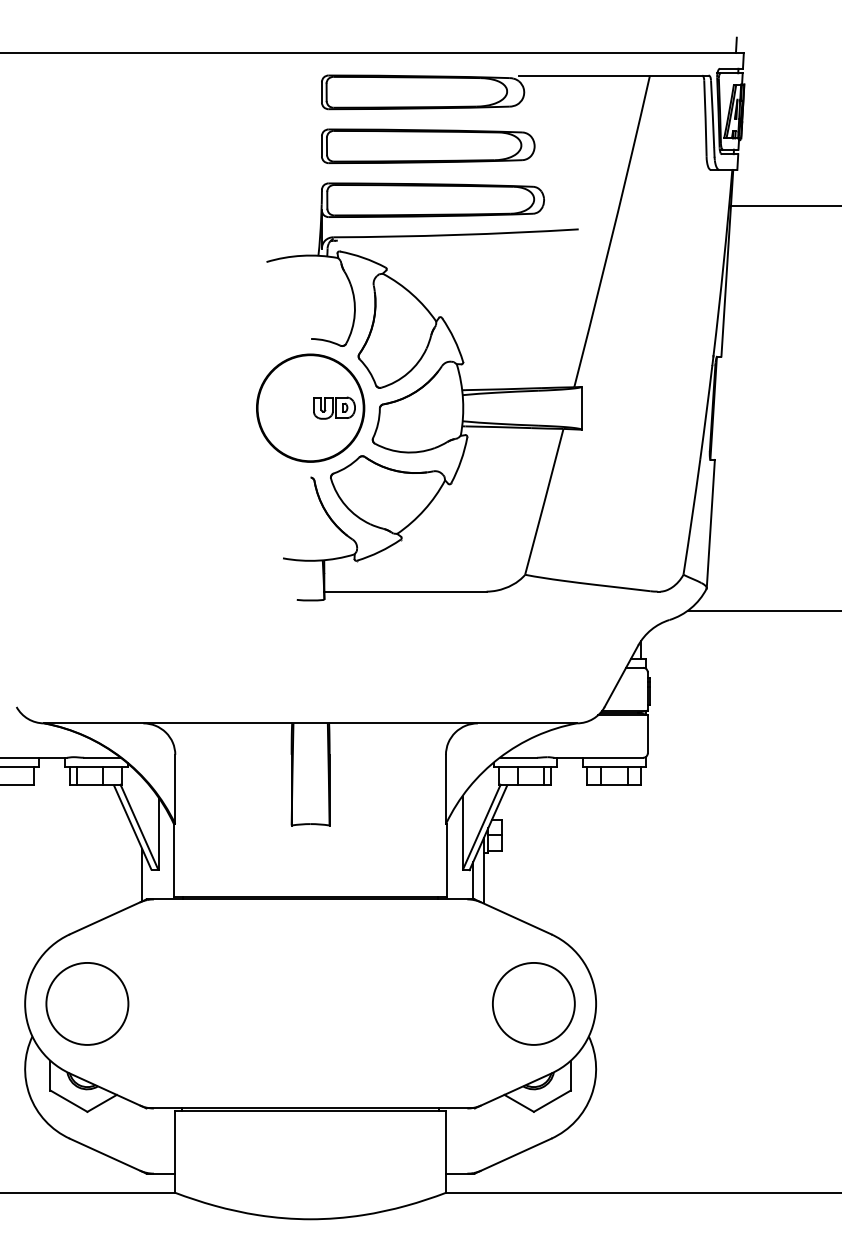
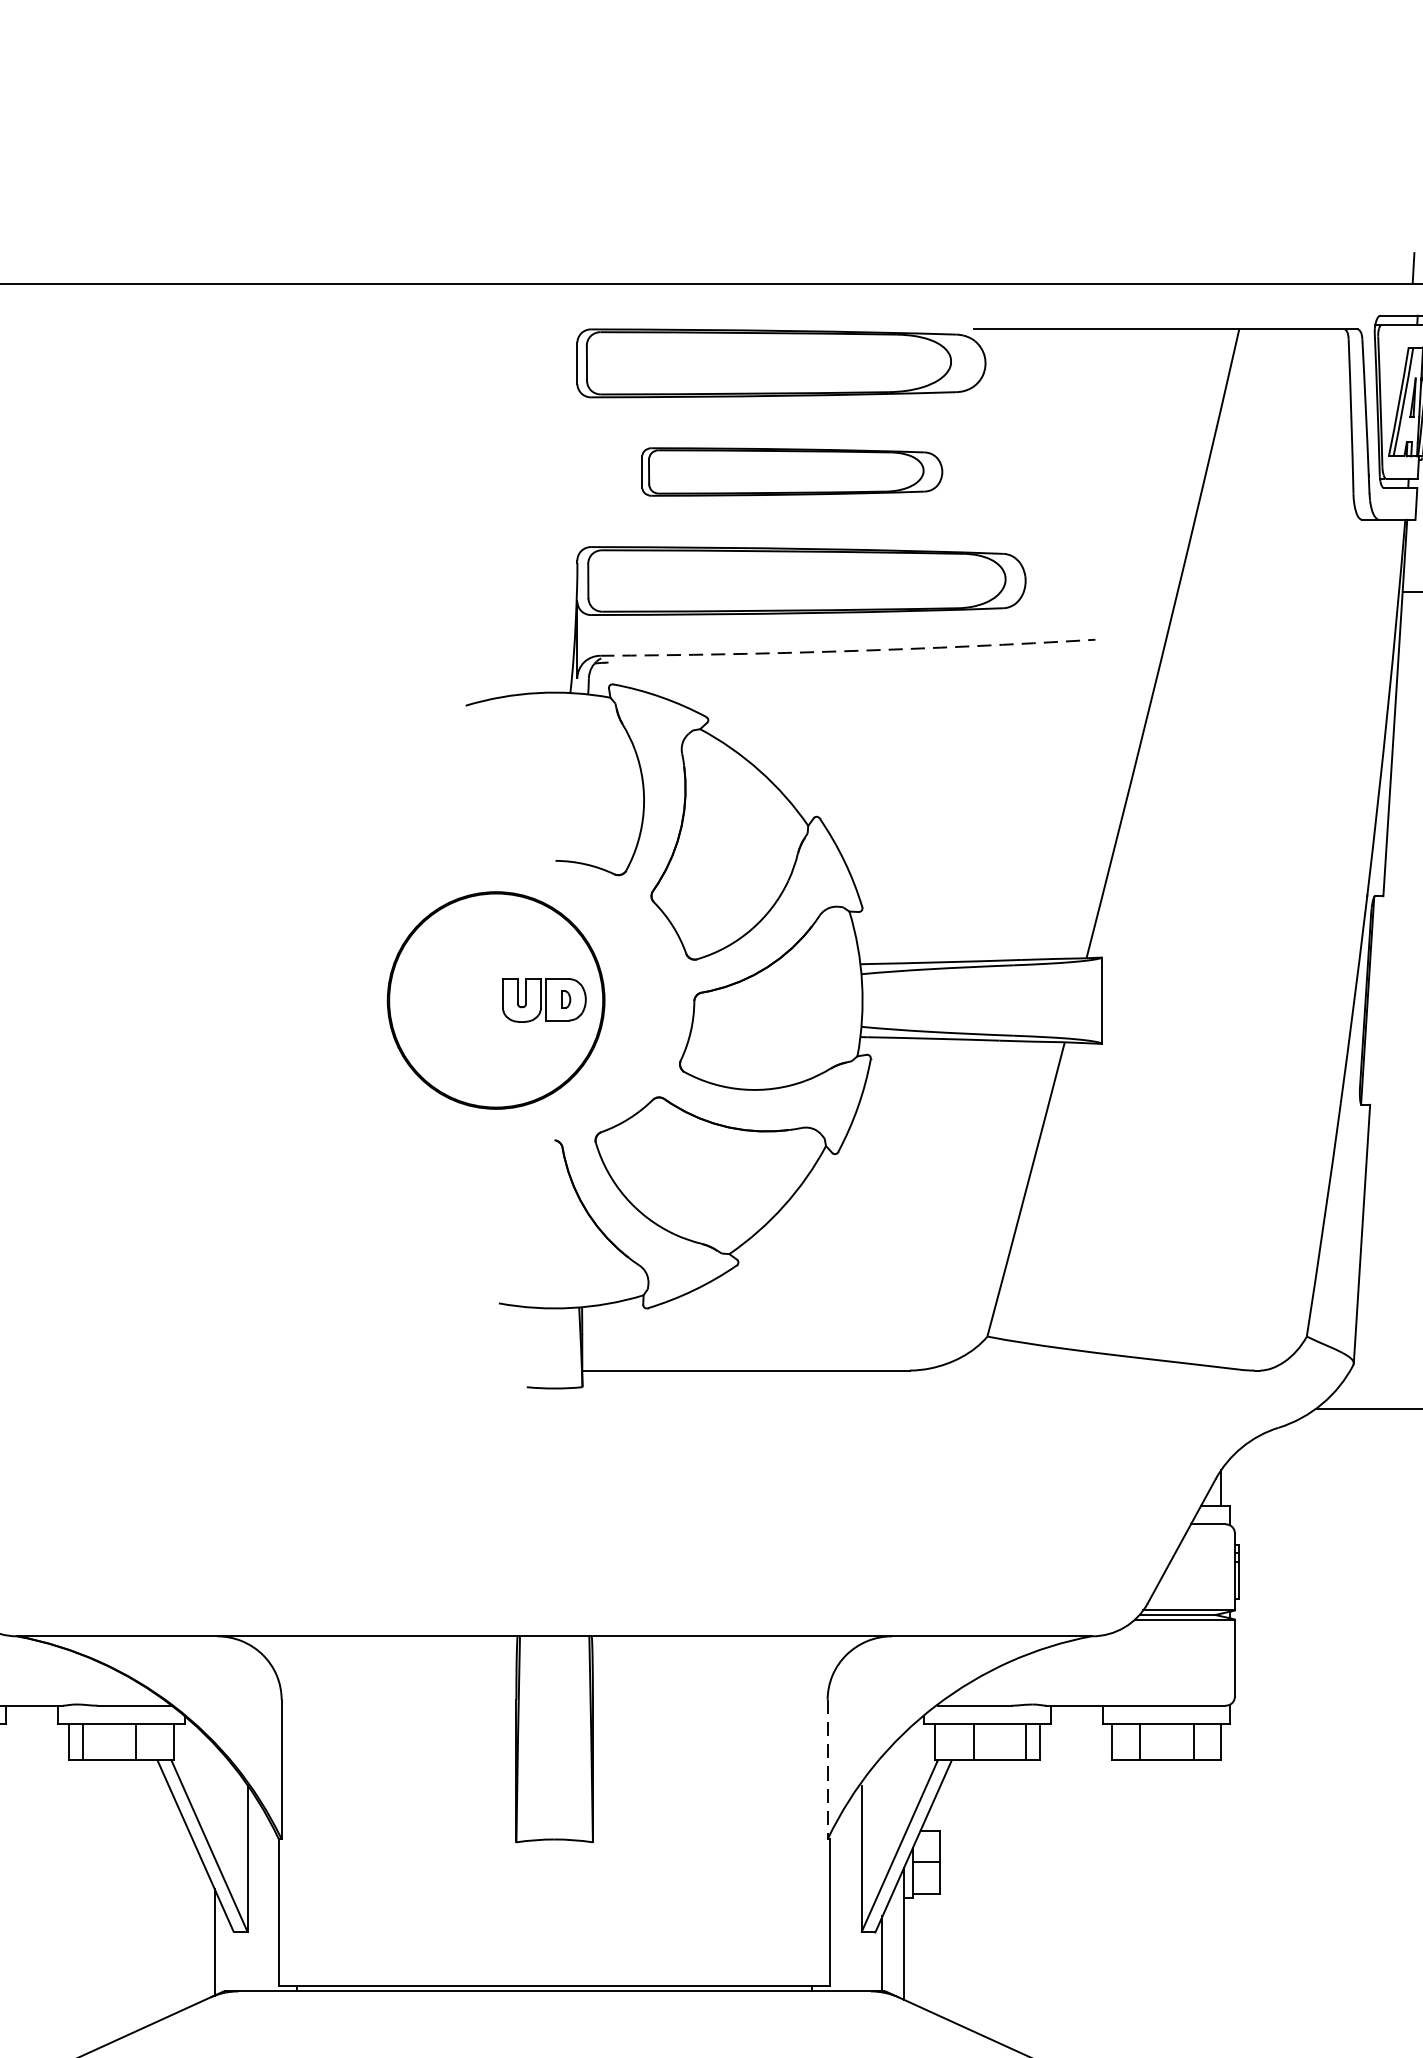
part: (428, 145) -> (792, 470), size x0.7
arc: (456, 235) -> (848, 652), solid -> dashed
part: (310, 407) -> (495, 999), moved
line: (445, 789) -> (826, 1769), solid -> dashed

